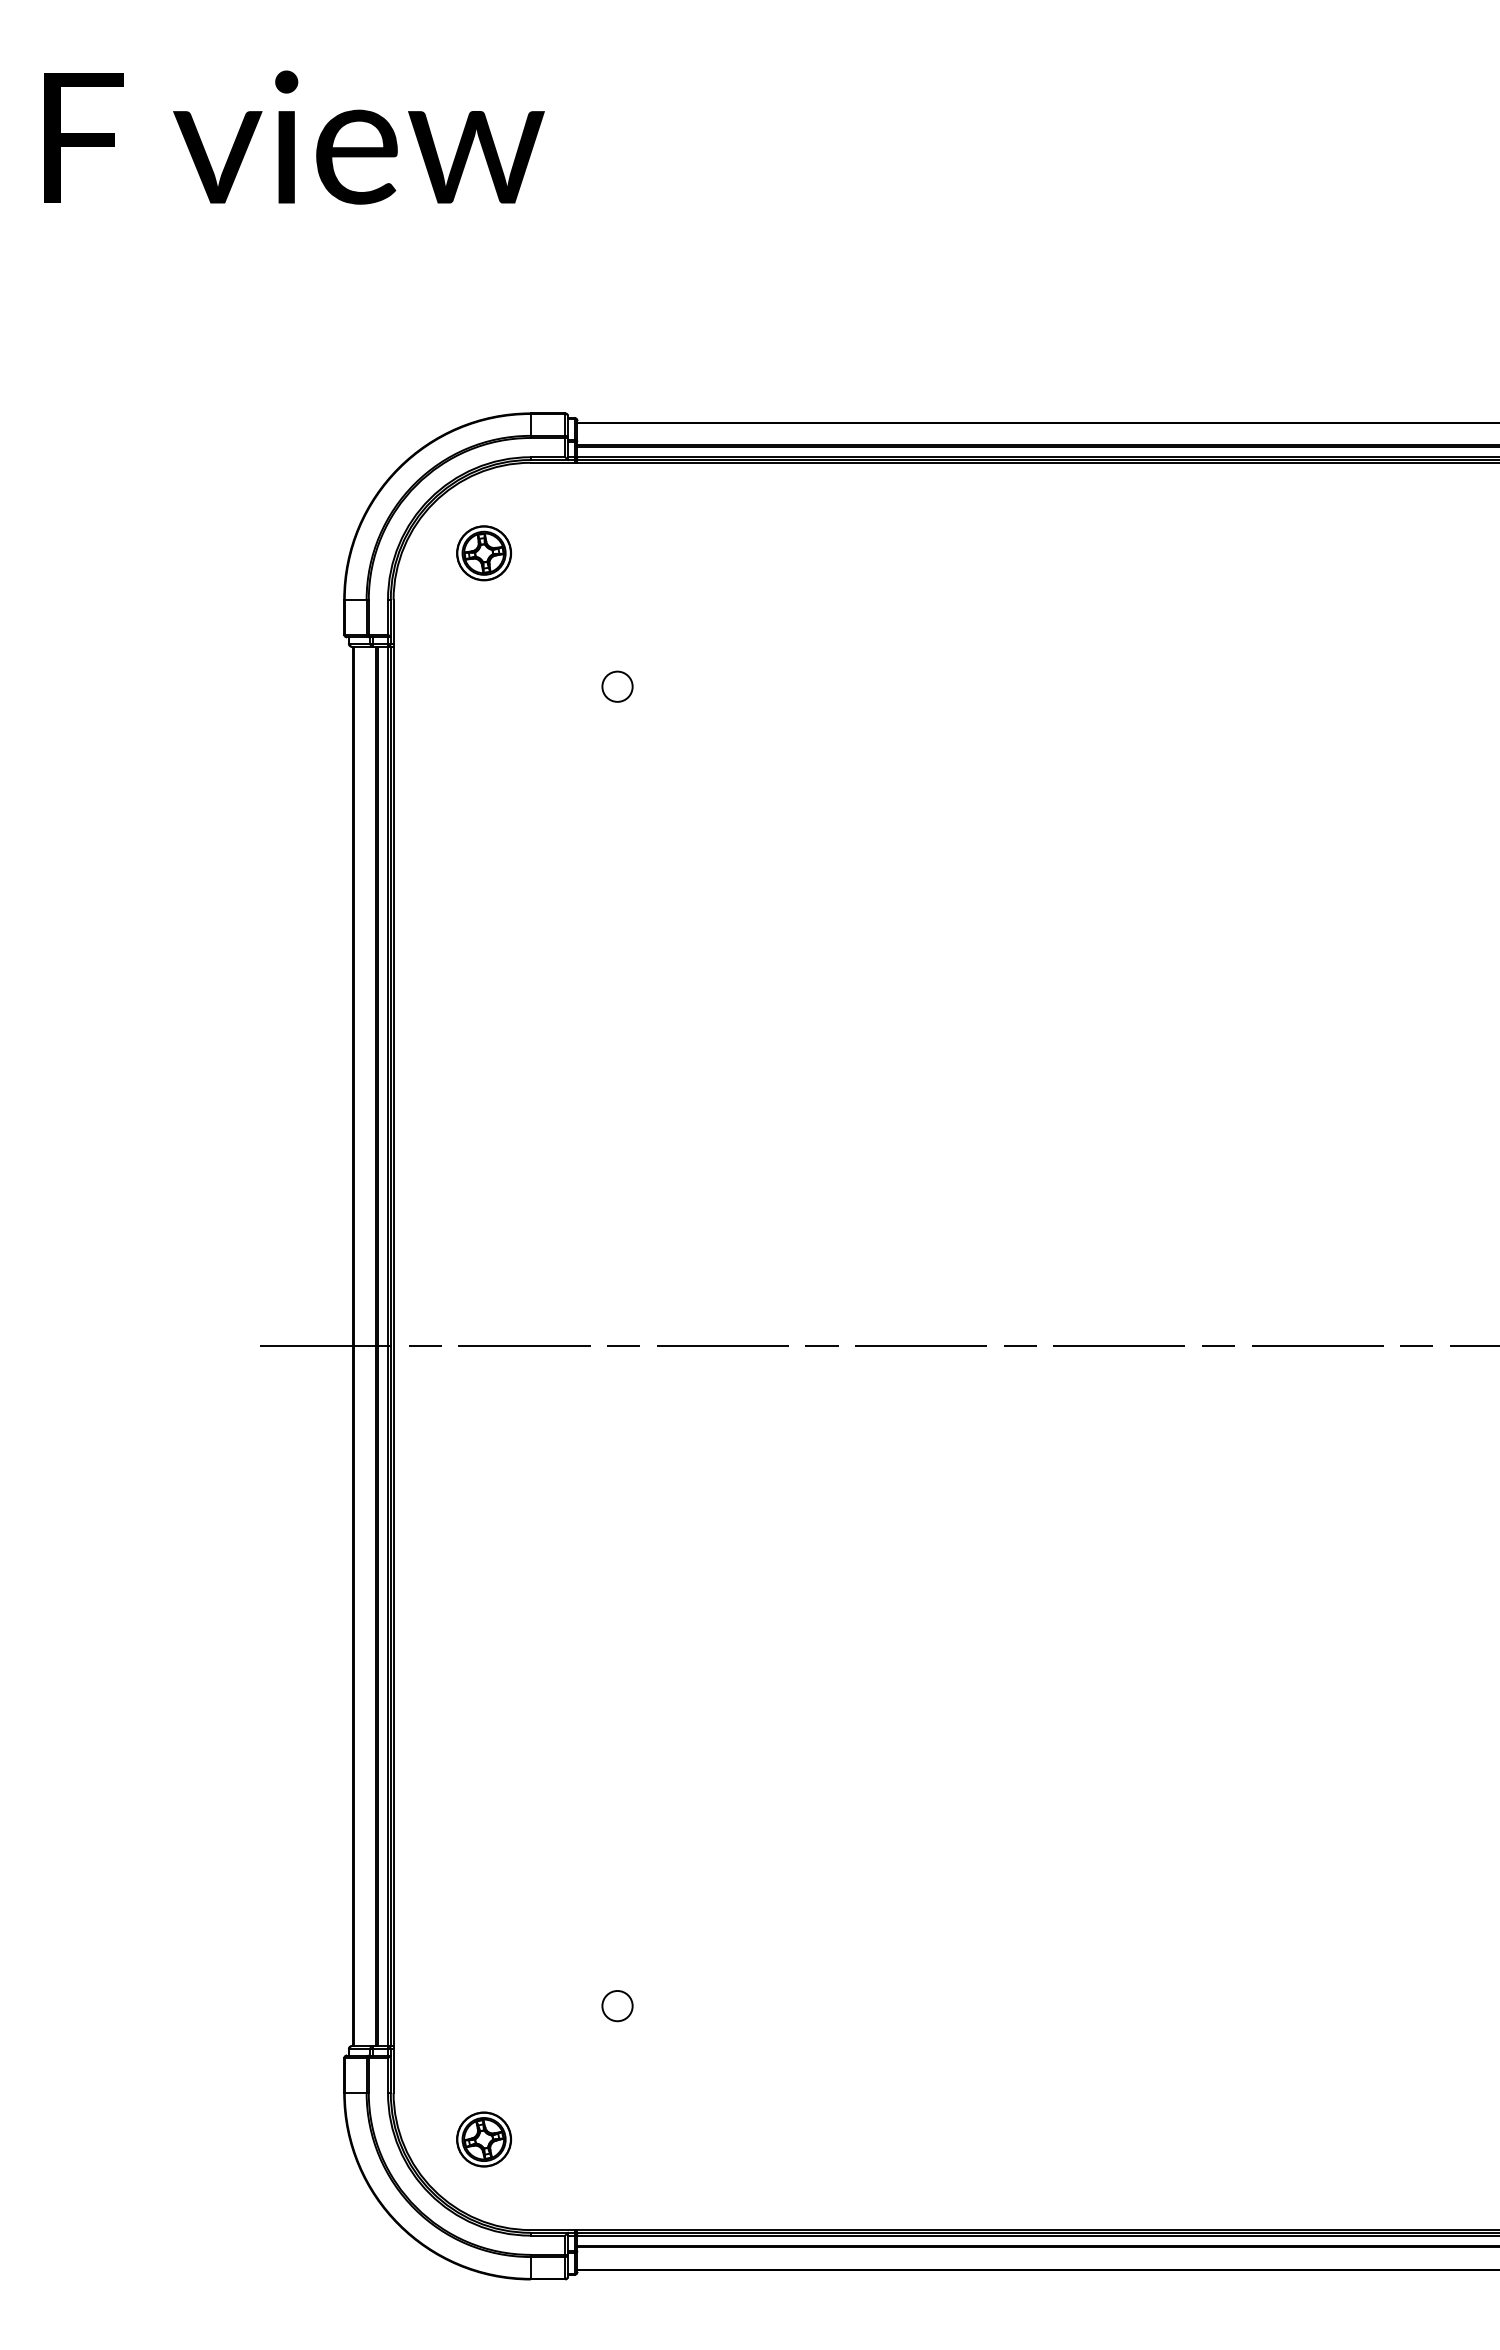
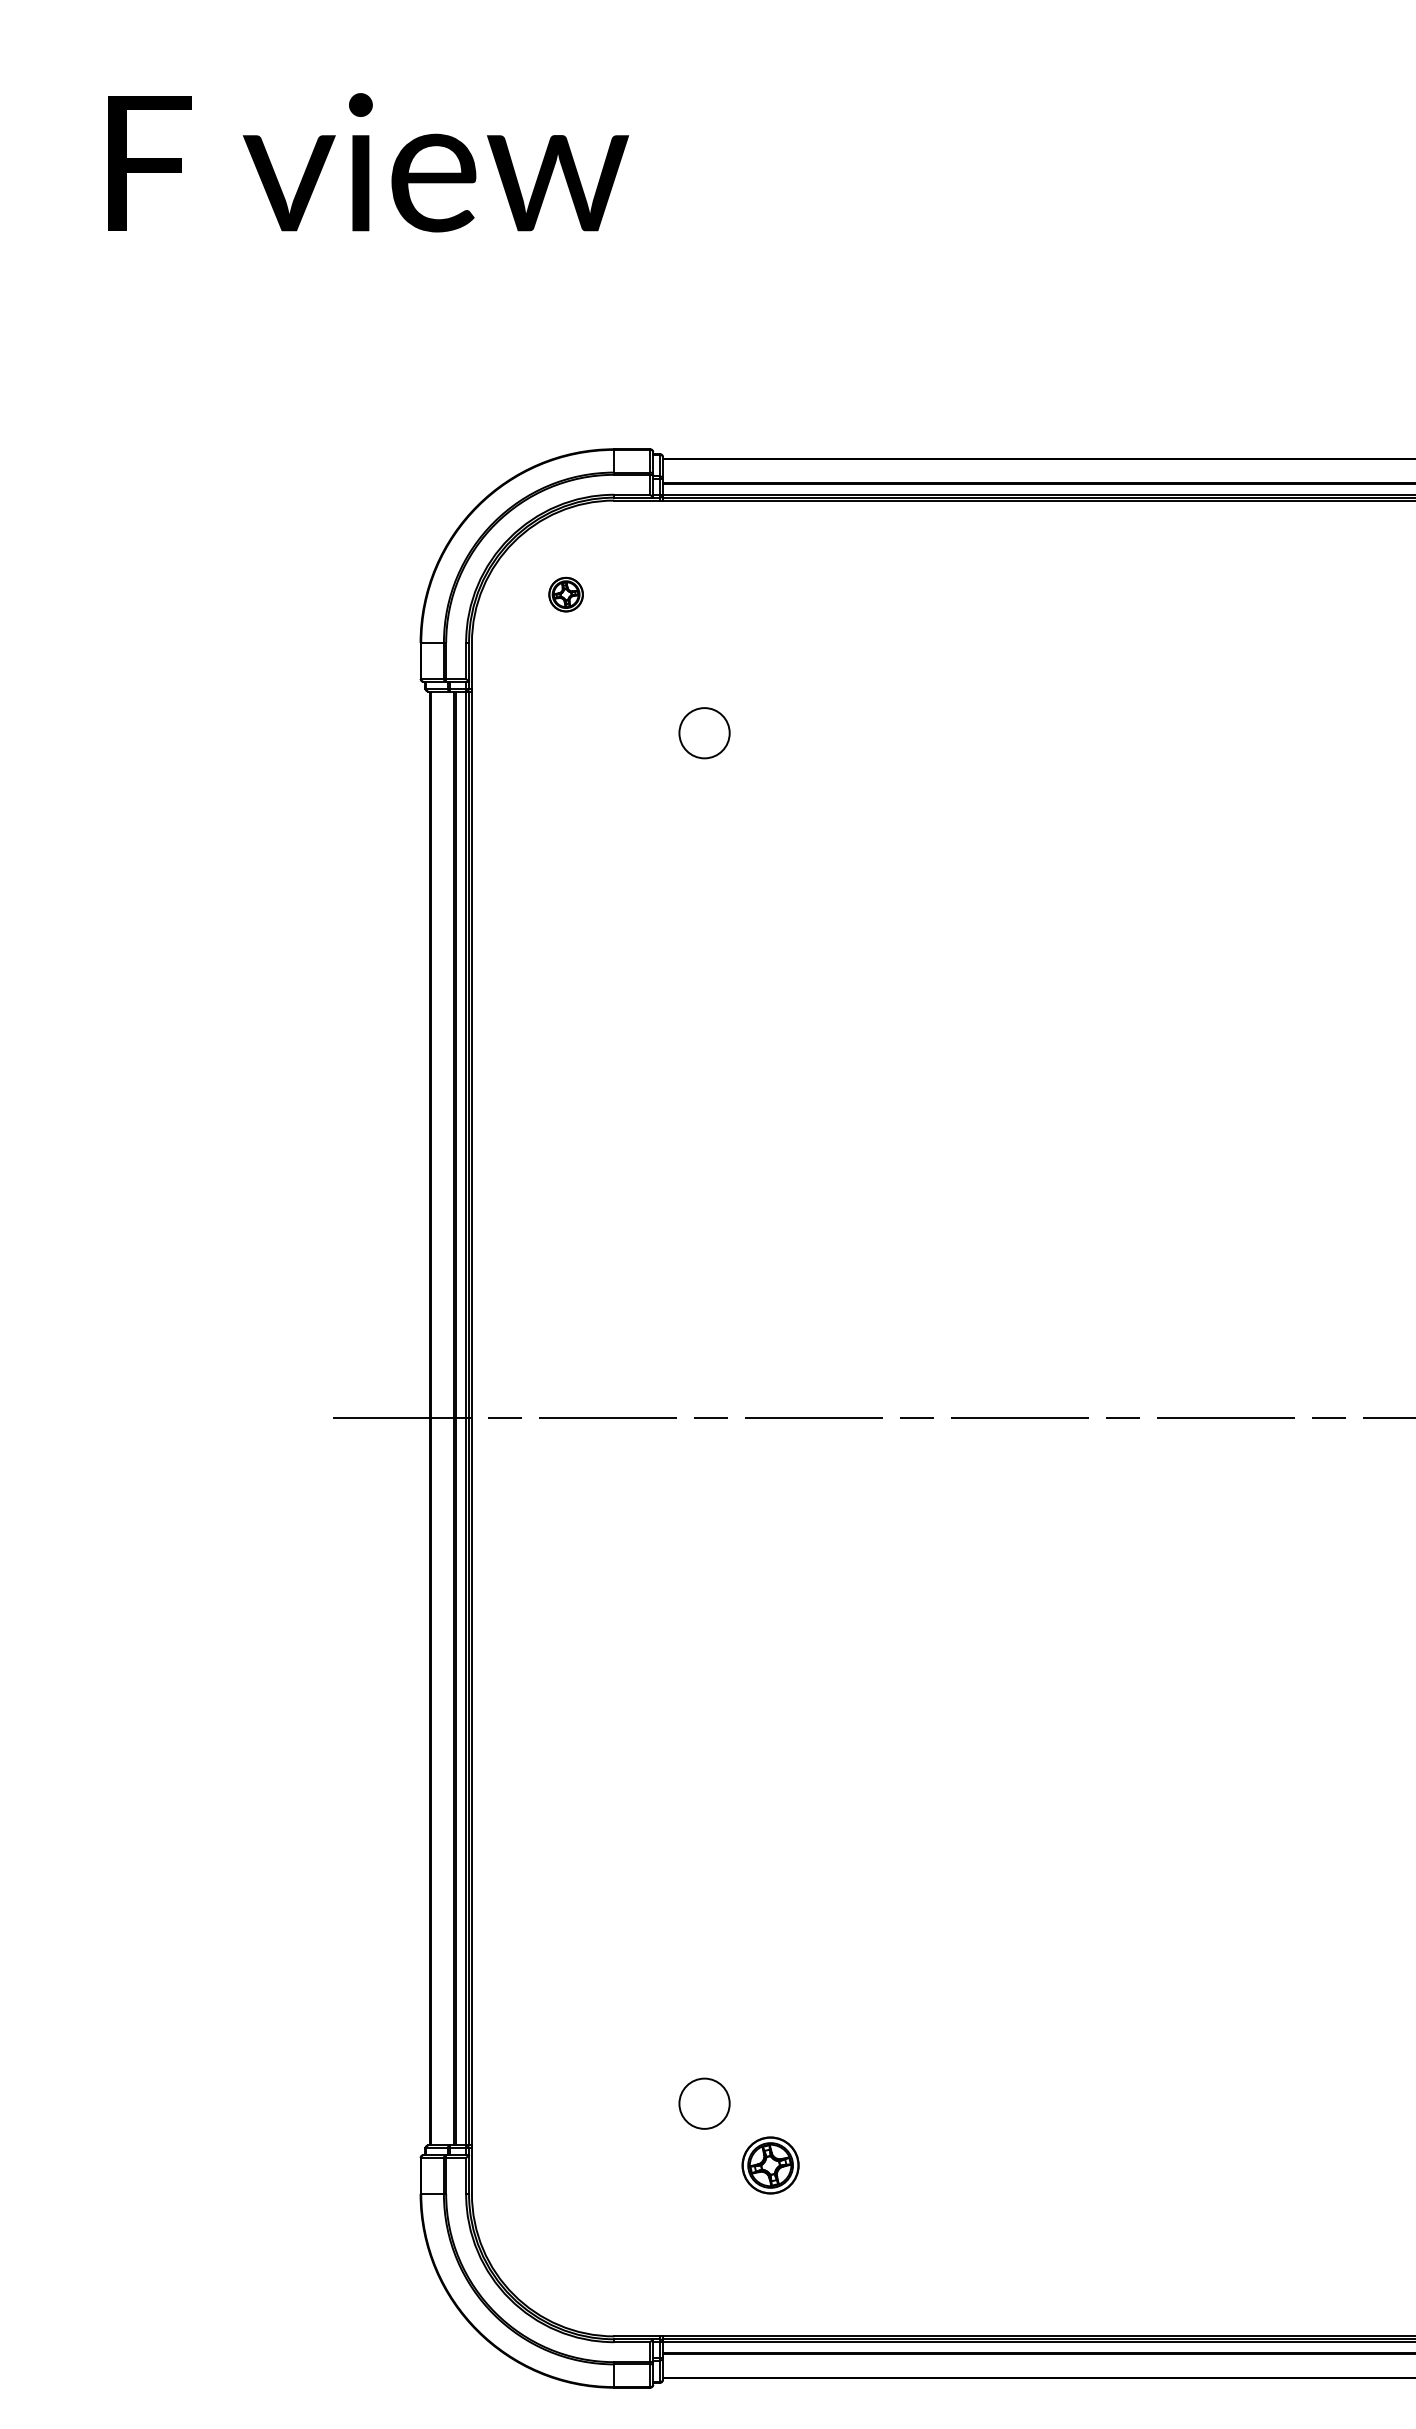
part: (484, 553) -> (566, 594), size x0.6
circle: (617, 686) -> (704, 732), size x1.6
circle: (617, 2005) -> (704, 2103), size x1.6
part: (484, 2139) -> (771, 2165), moved

